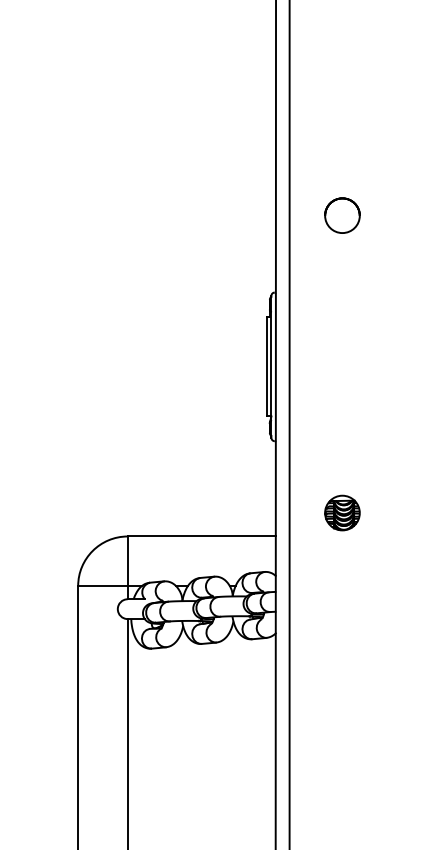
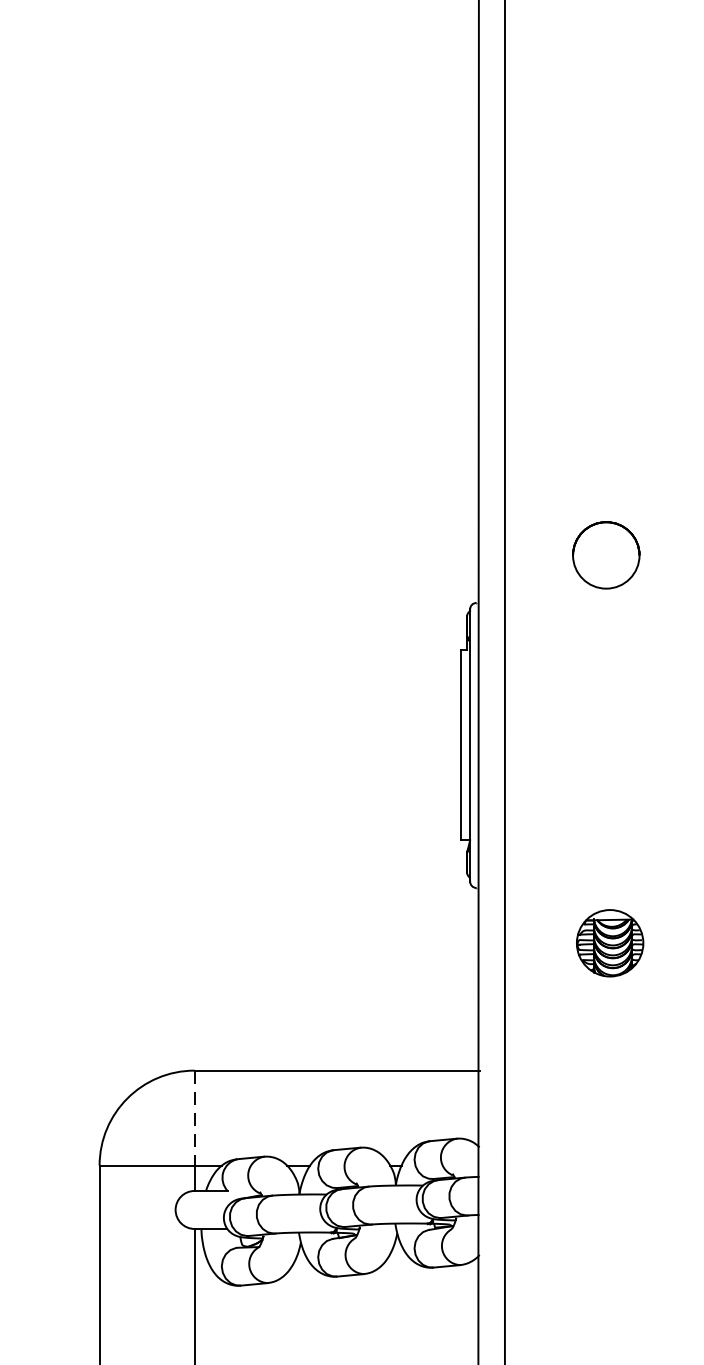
circle: (342, 215) -> (606, 554), moved
part: (342, 512) -> (610, 942), moved
line: (127, 561) -> (194, 1118), solid -> dashed

